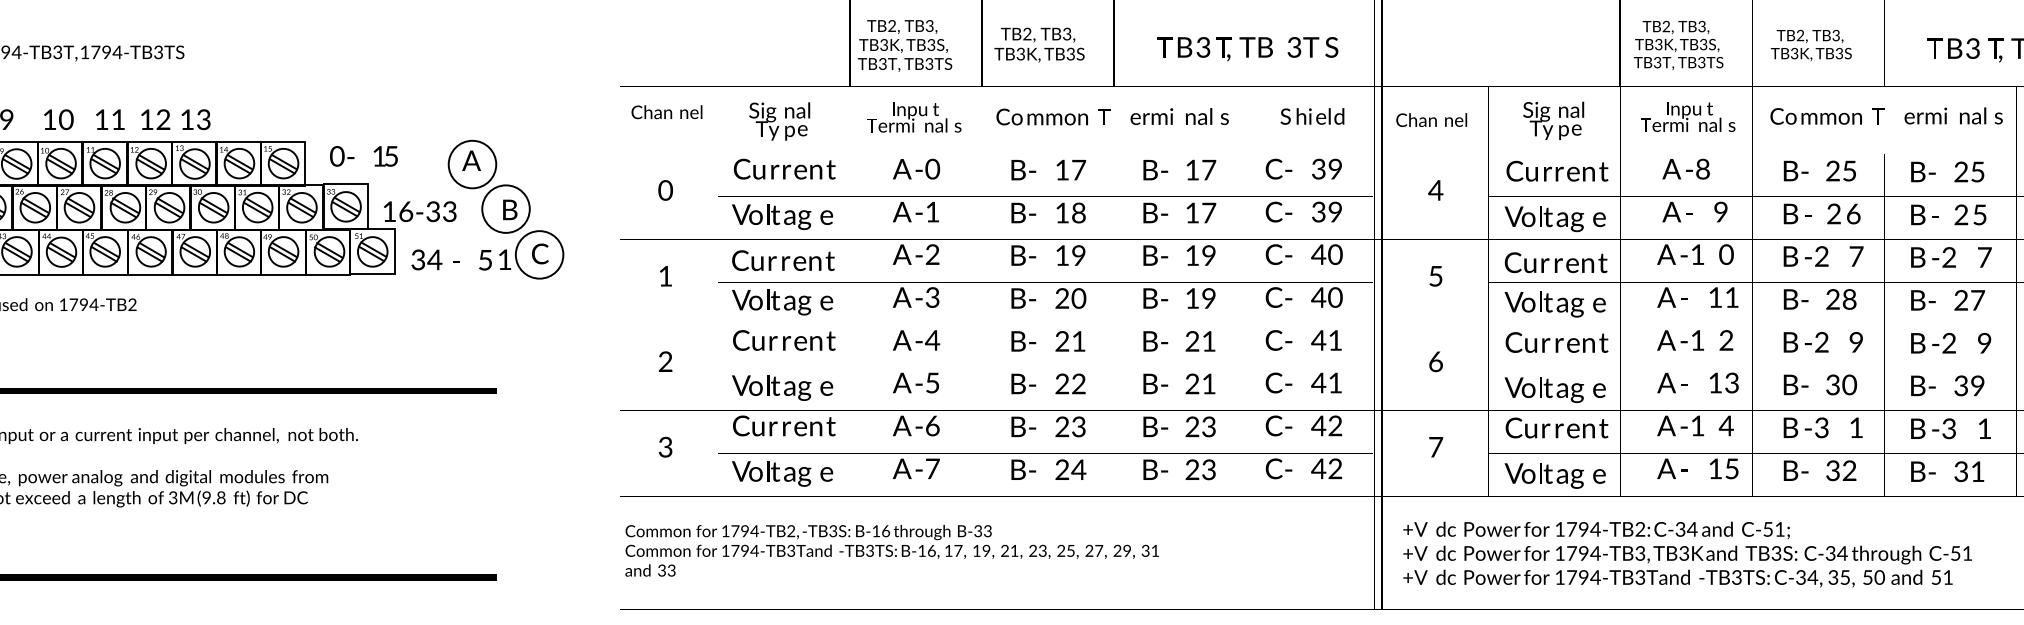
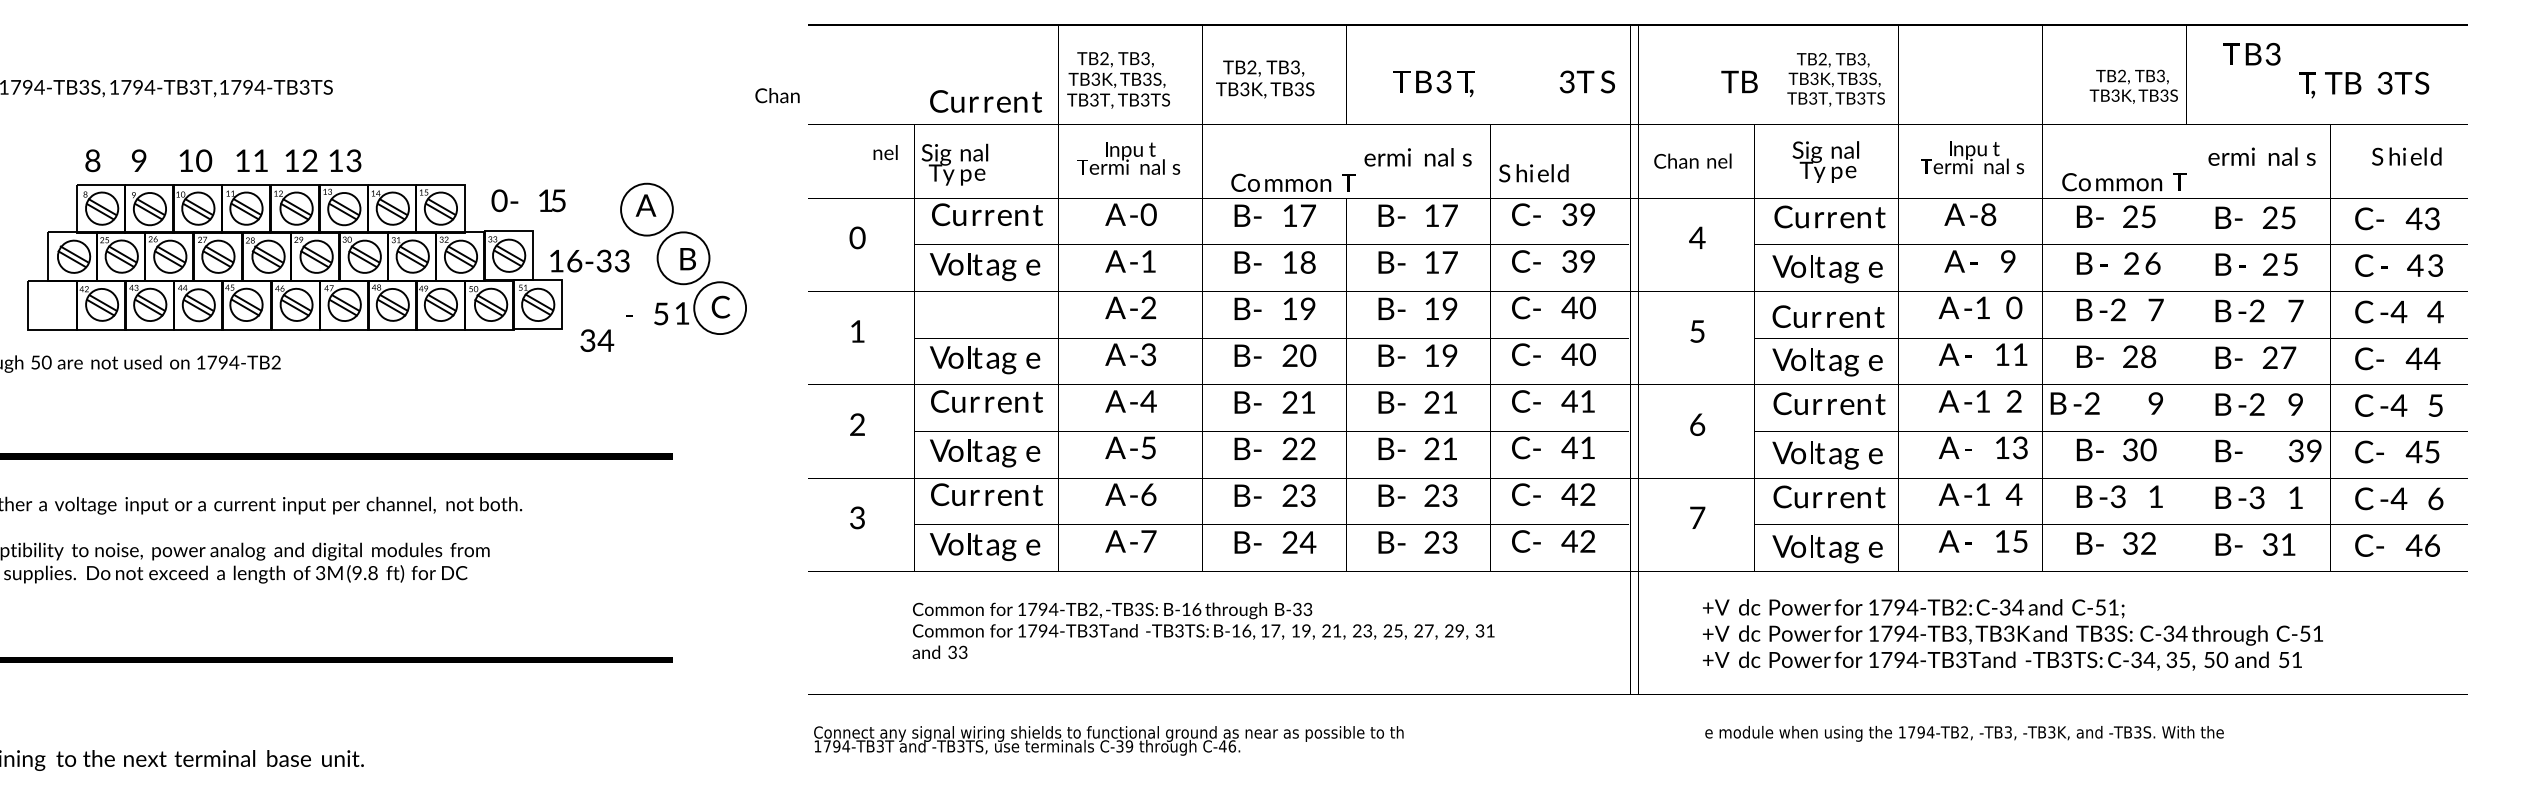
text: (1678, 45) -> (1835, 79), moved
text: (1811, 45) -> (2133, 86), moved
text: (1256, 47) -> (1739, 81), moved
text: (1312, 47) -> (1586, 81), moved
text: (1953, 47) -> (2251, 53), moved
text: (651, 112) -> (777, 95), moved
text: (1053, 116) -> (1293, 182), moved
text: (1312, 116) -> (1533, 173), moved
text: (1827, 116) -> (2124, 182), moved
text: (779, 121) -> (954, 164), moved
text: (427, 259) -> (597, 340), moved
text: (782, 260) -> (985, 101), moved
fill: (1883, 324) -> (2185, 384), removed
text: (1805, 342) -> (2074, 403), moved
text: (1969, 385) -> (2305, 450), moved
text: (892, 550) -> (1203, 630), moved
text: (1687, 554) -> (2012, 634), moved

